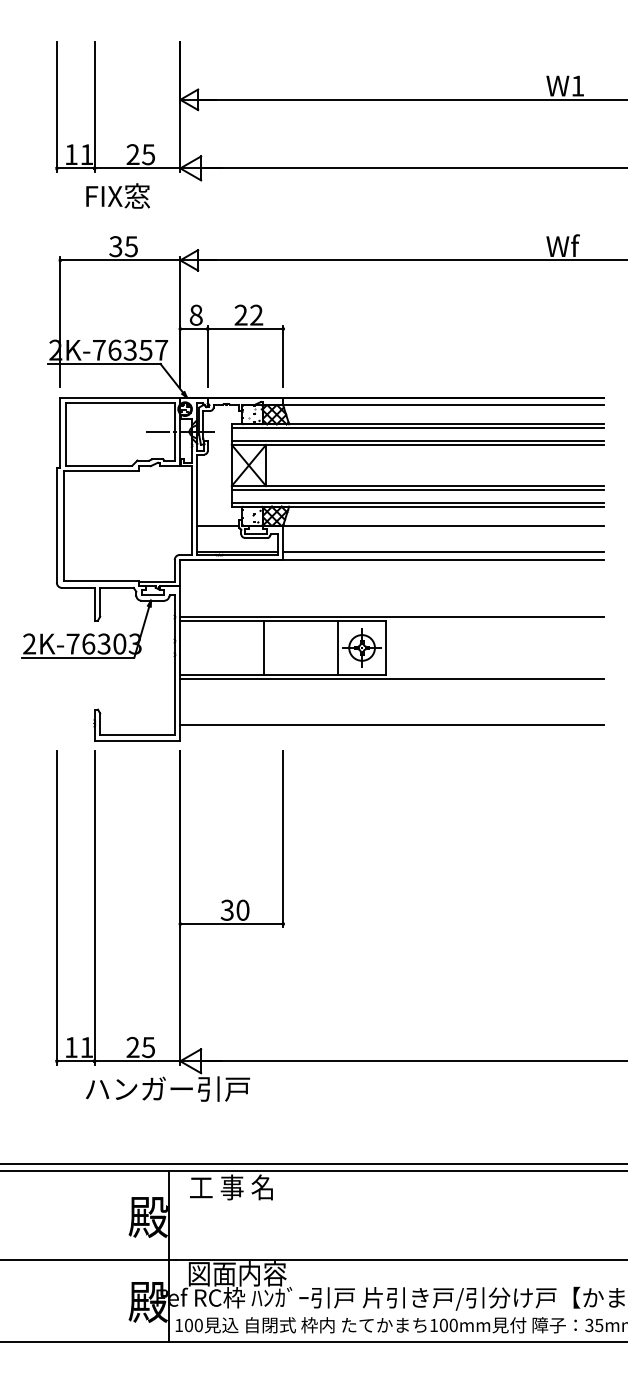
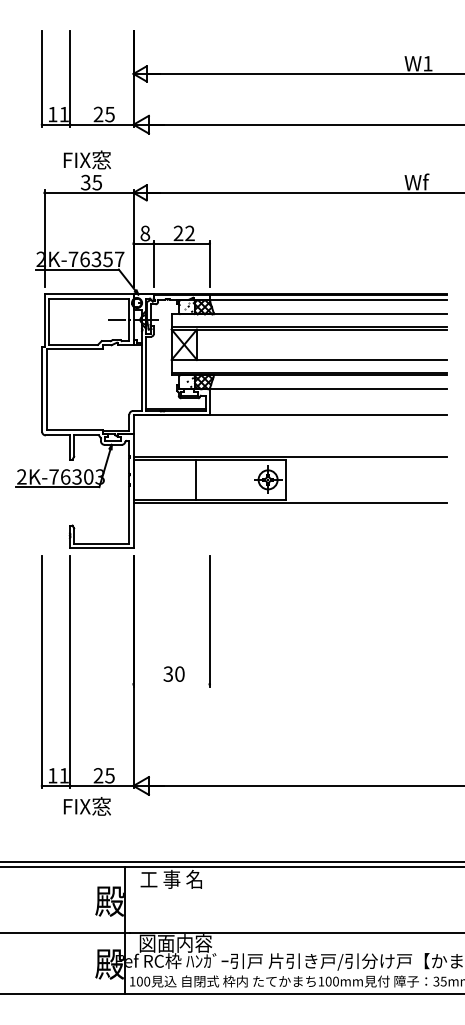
text: (117, 195) -> (86, 159), moved
line: (417, 427) -> (309, 316), removed
line: (417, 489) -> (309, 362), removed
line: (218, 525) -> (161, 389), removed
line: (443, 551) -> (328, 408), removed
line: (338, 647) -> (250, 479), removed
line: (391, 725) -> (289, 537), removed
line: (231, 924) -> (171, 684), removed
text: (167, 1088) -> (124, 806), ハンガー引戸 -> FIX窓

